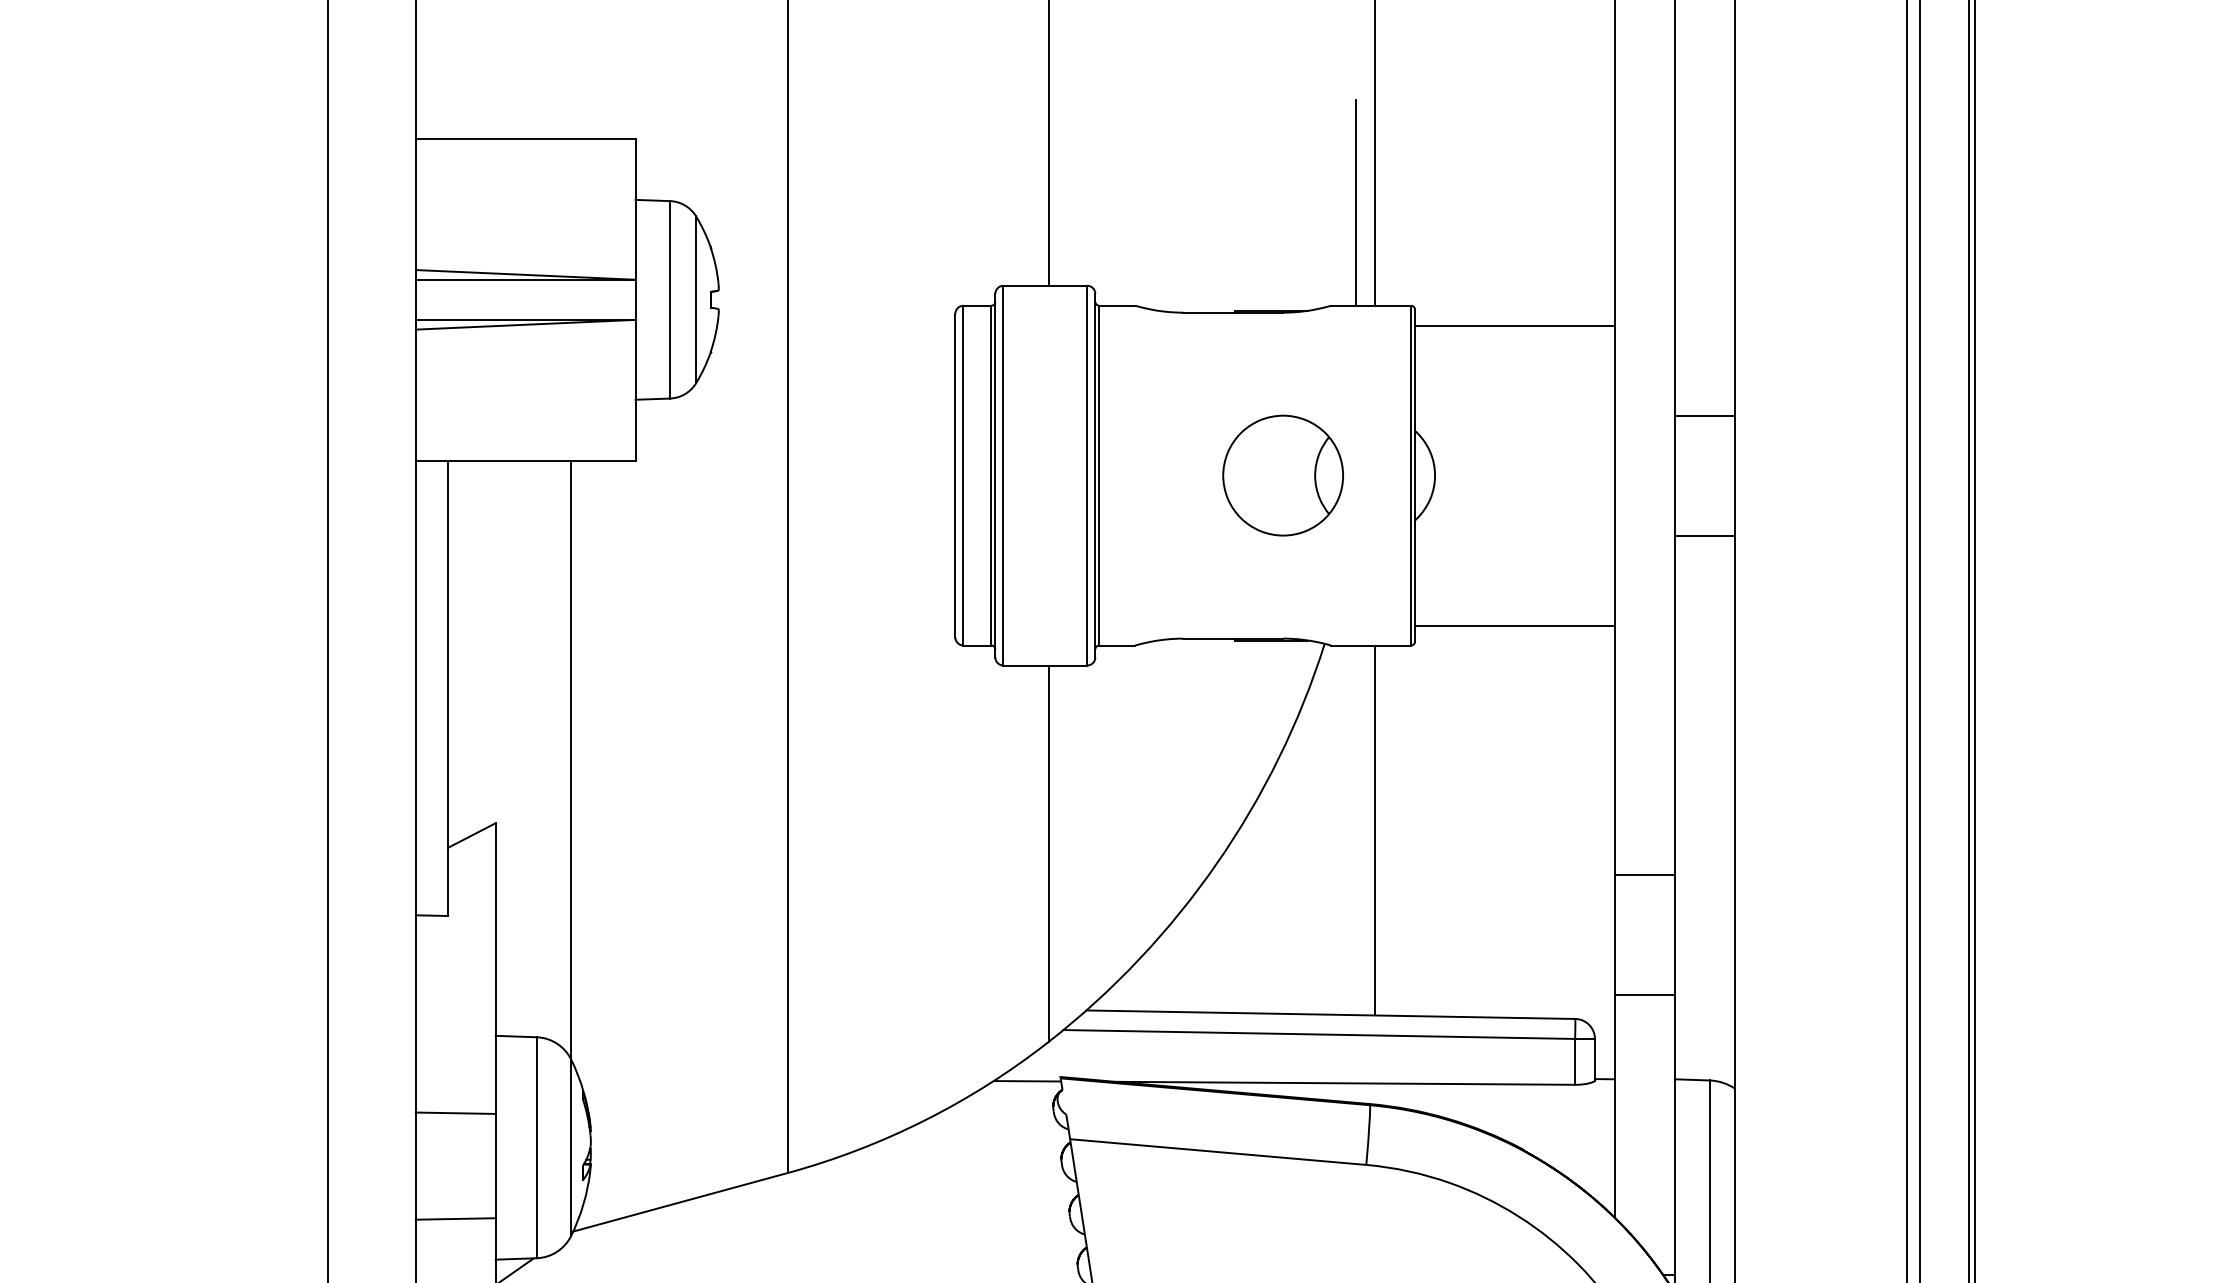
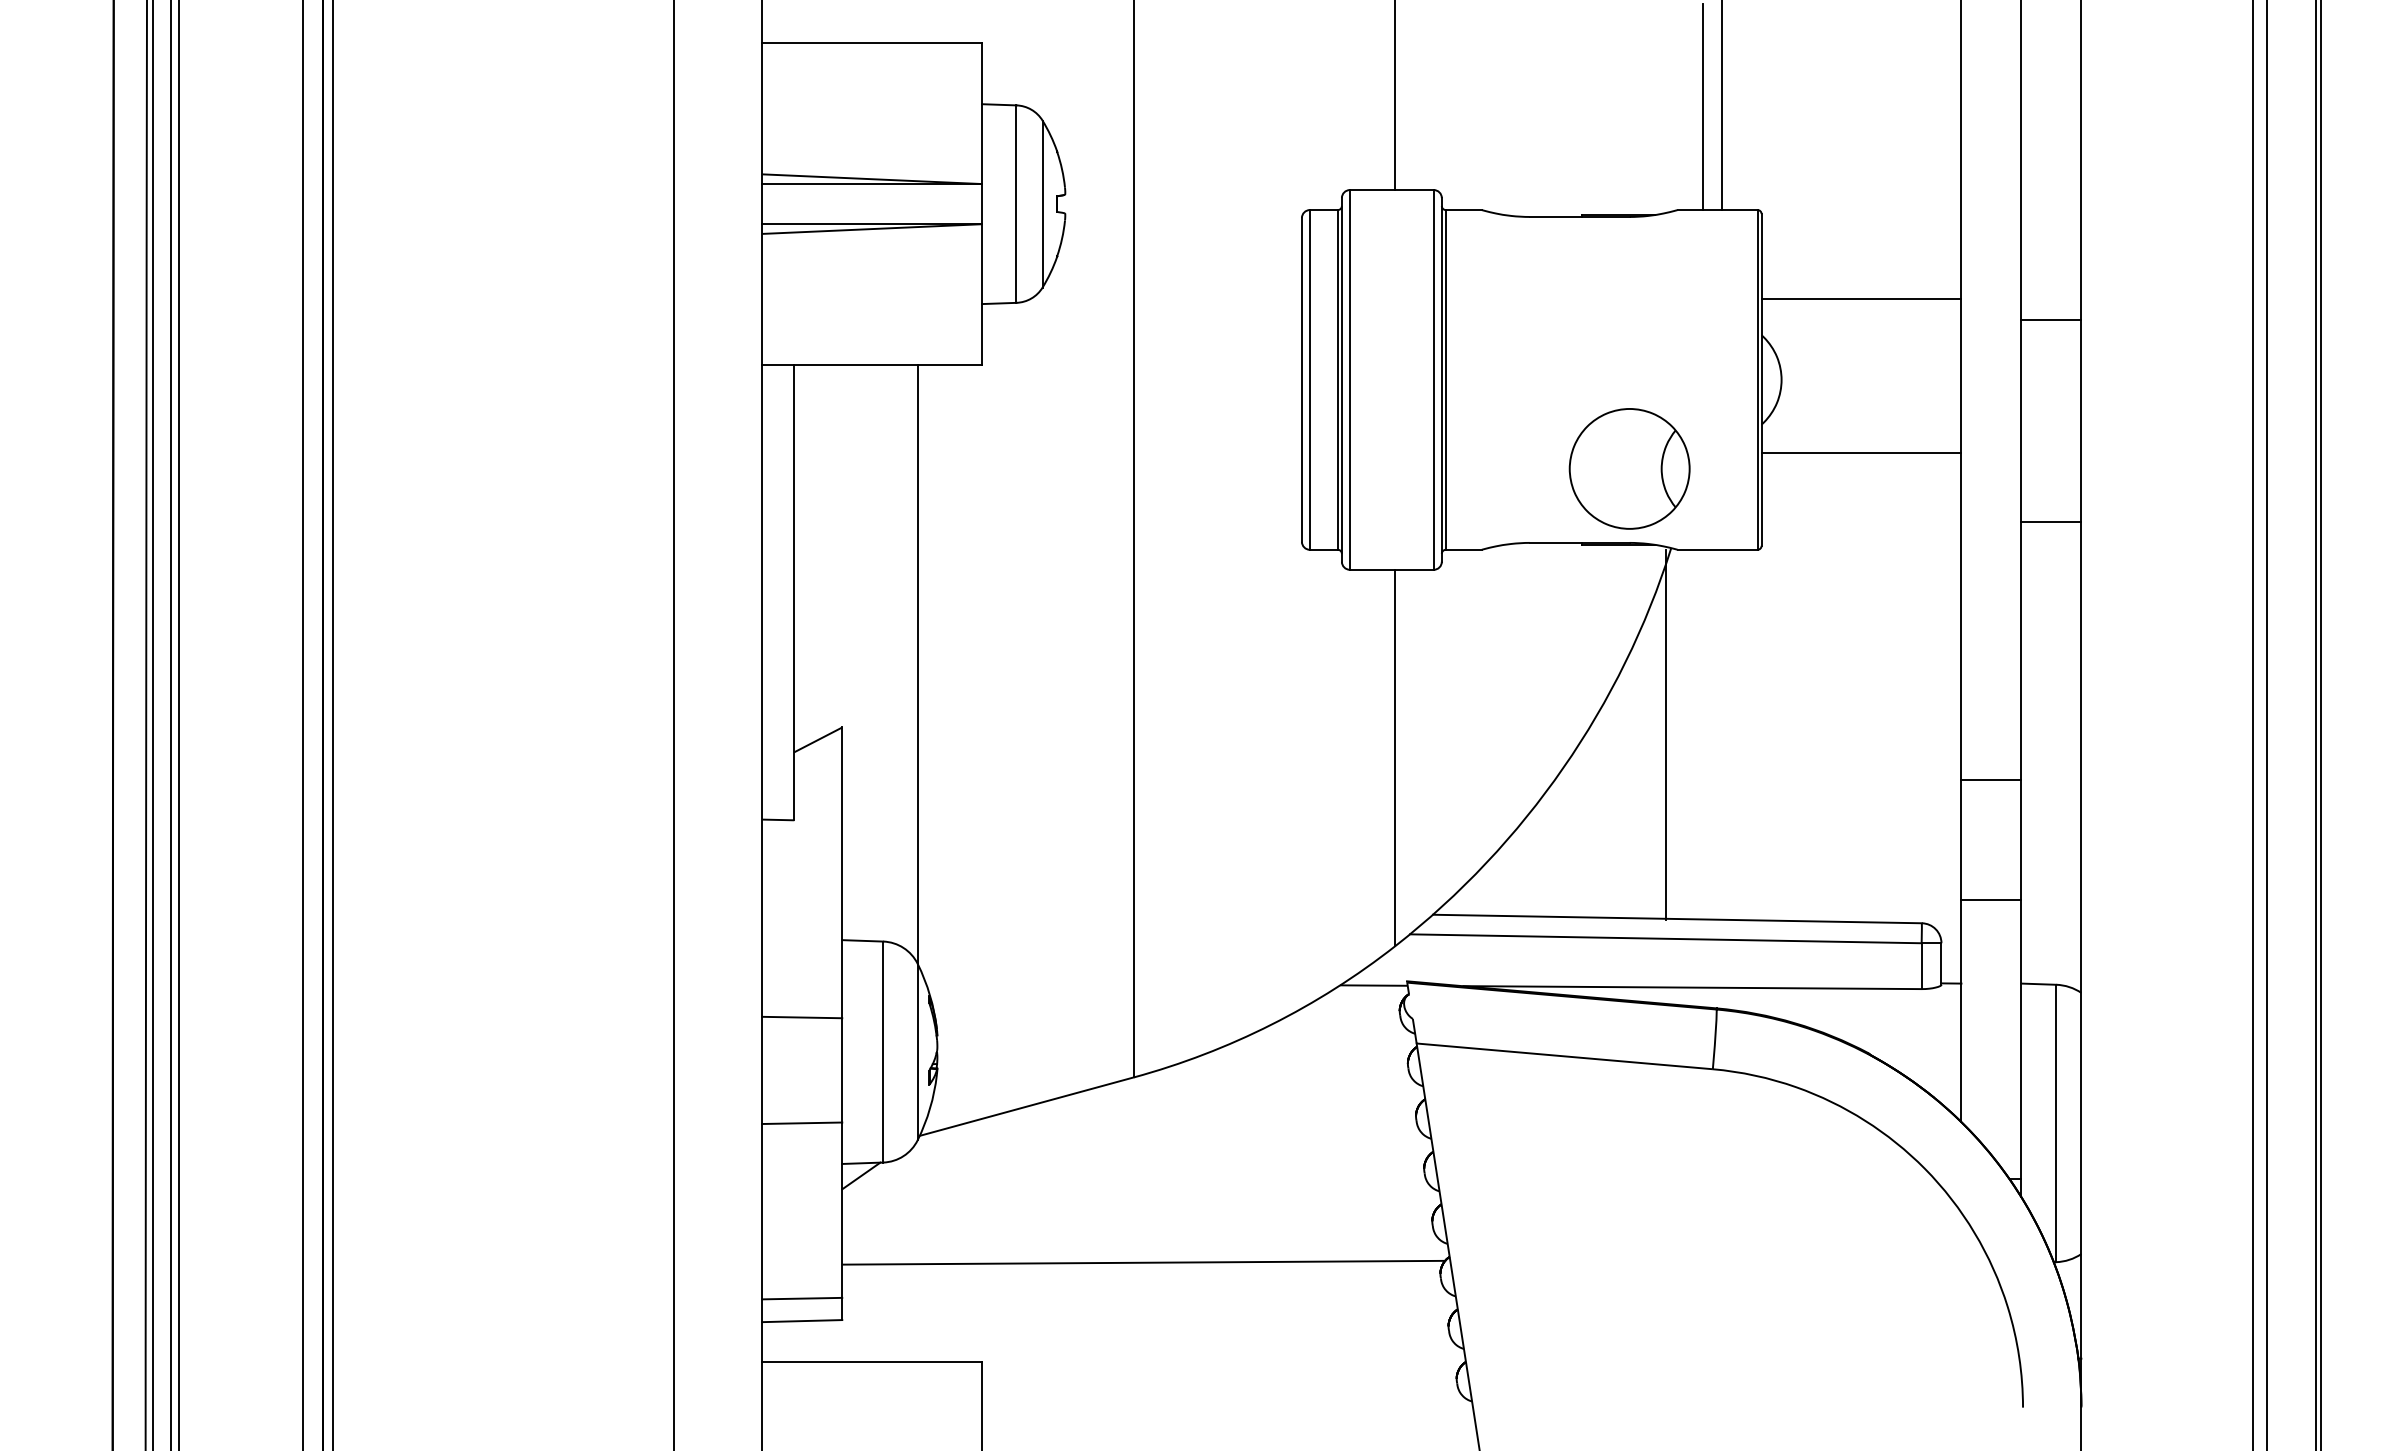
line: (1514, 326) -> (1861, 299), moved
part: (1282, 475) -> (1629, 468), moved
line: (1704, 535) -> (2051, 521), moved
line: (1514, 625) -> (1861, 452), moved
line: (1374, 830) -> (1665, 734), moved

